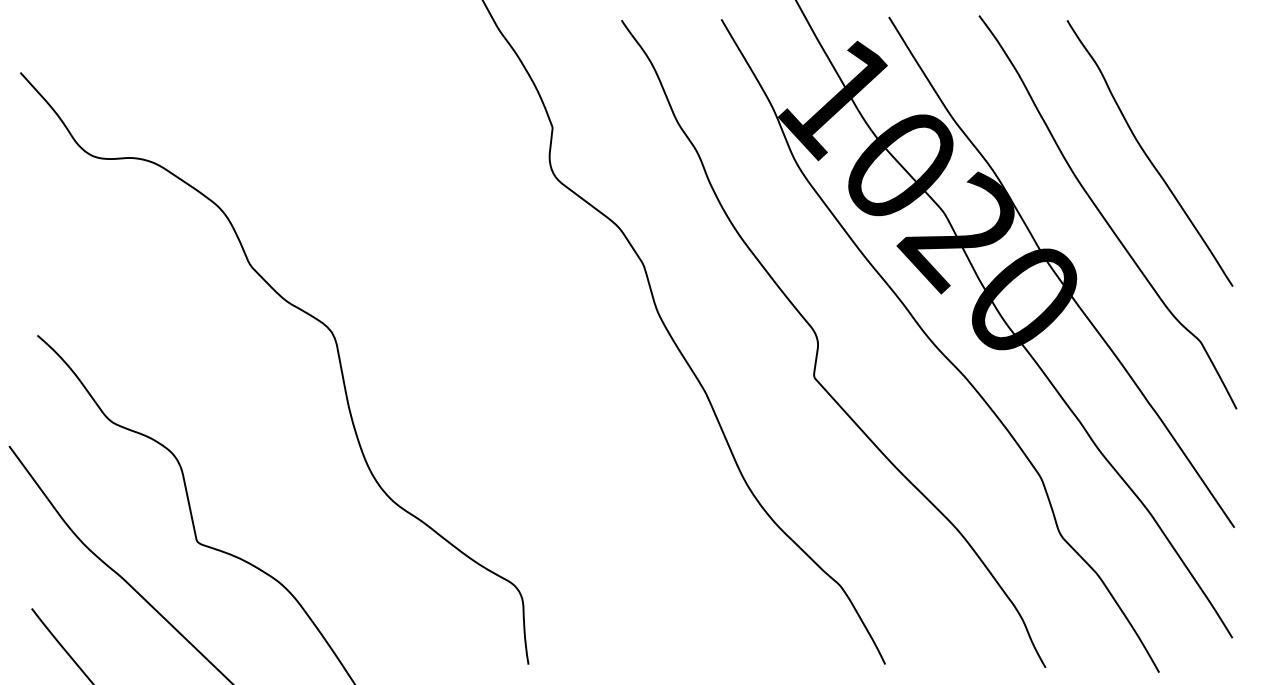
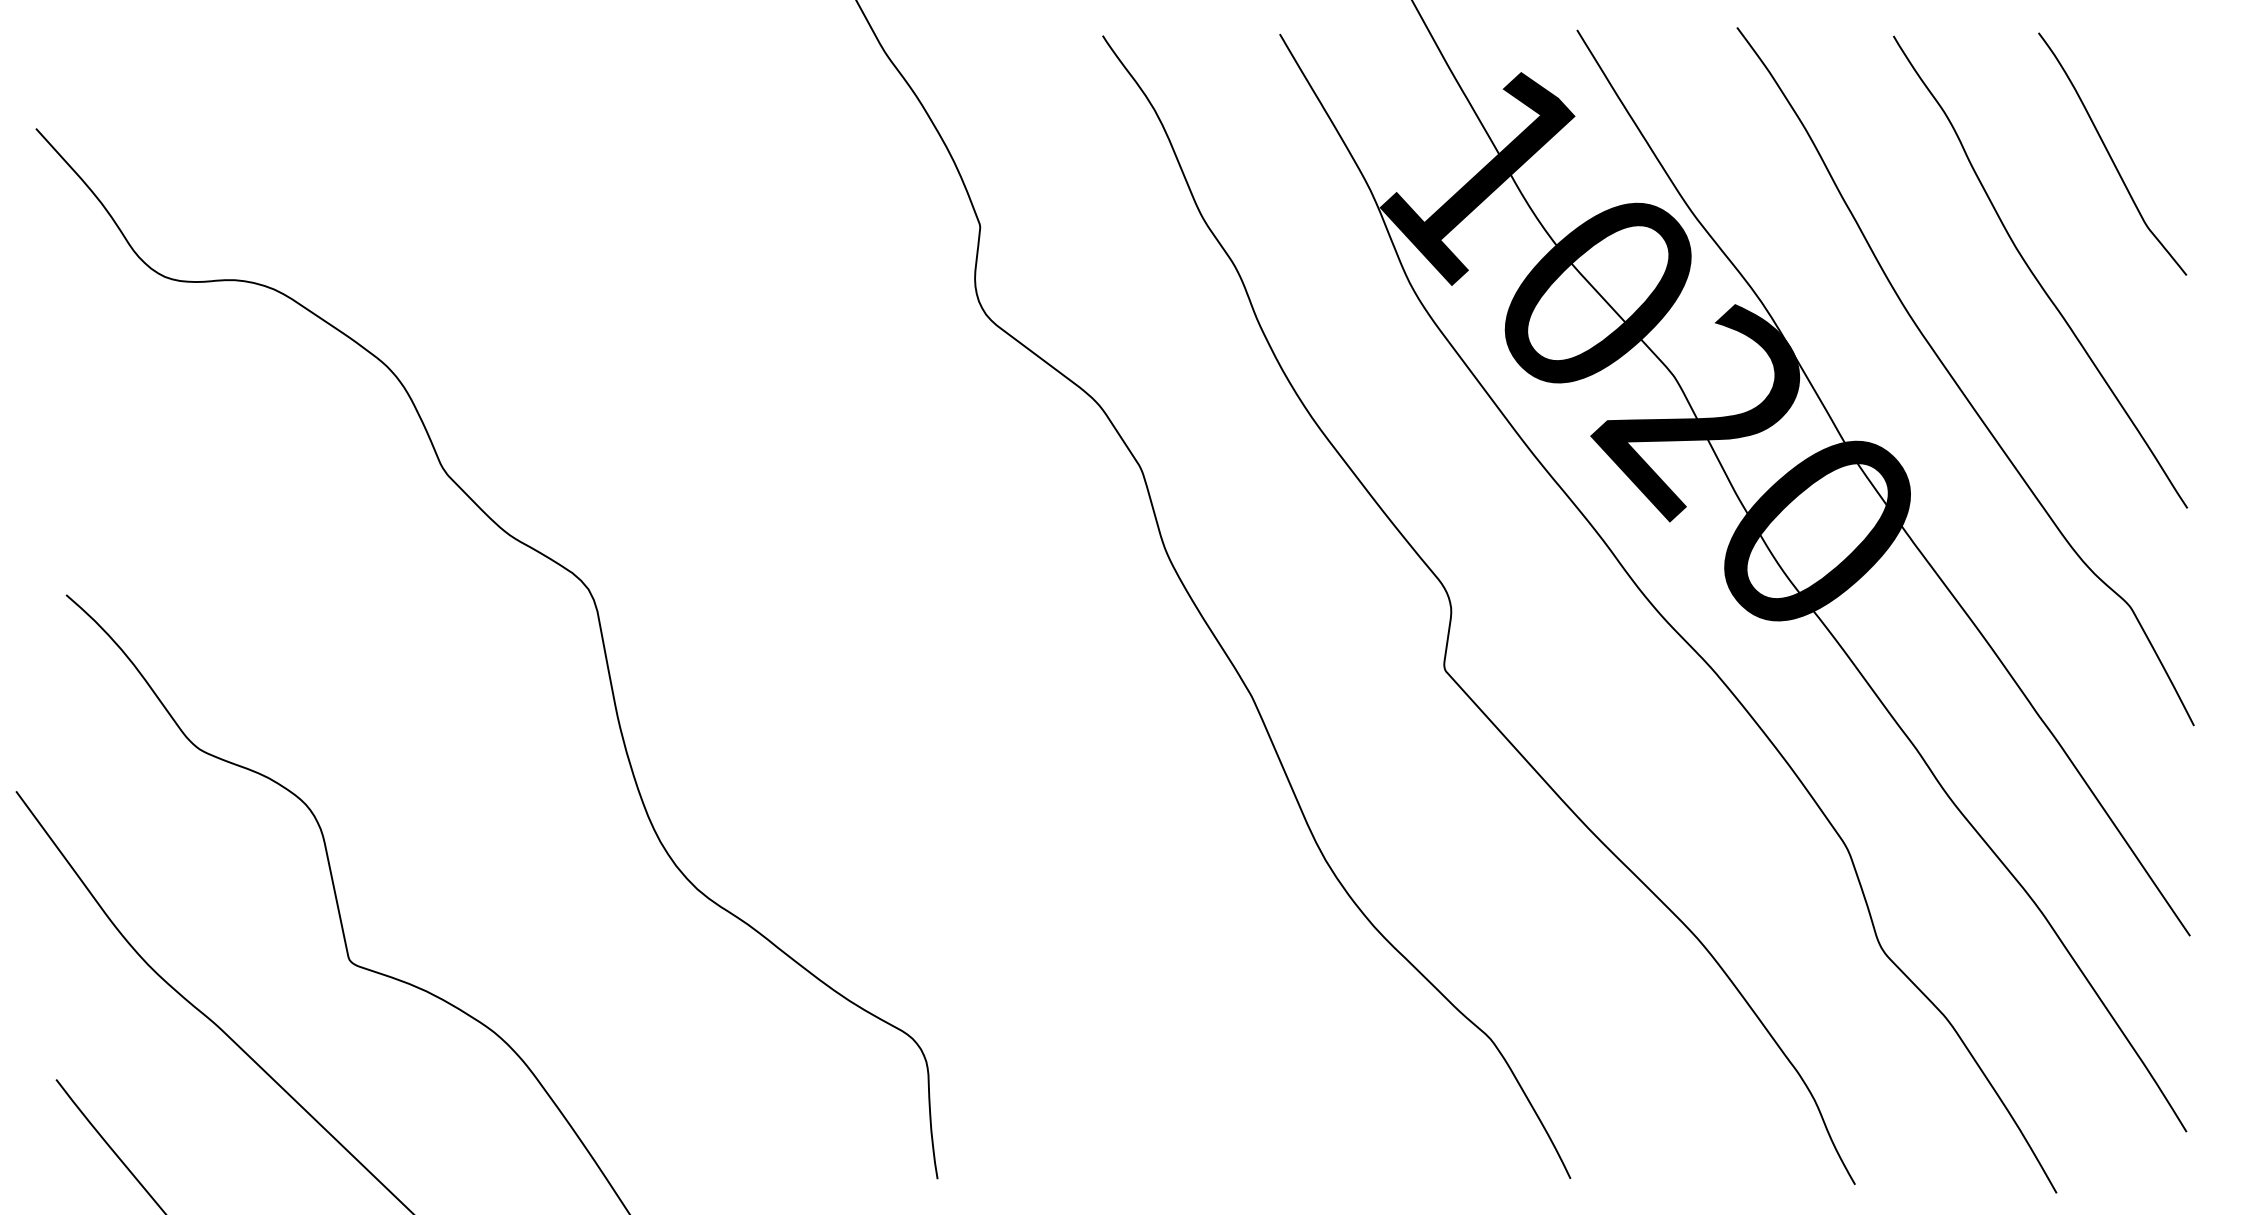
curve: (1189, 86) -> (2110, 153), added

